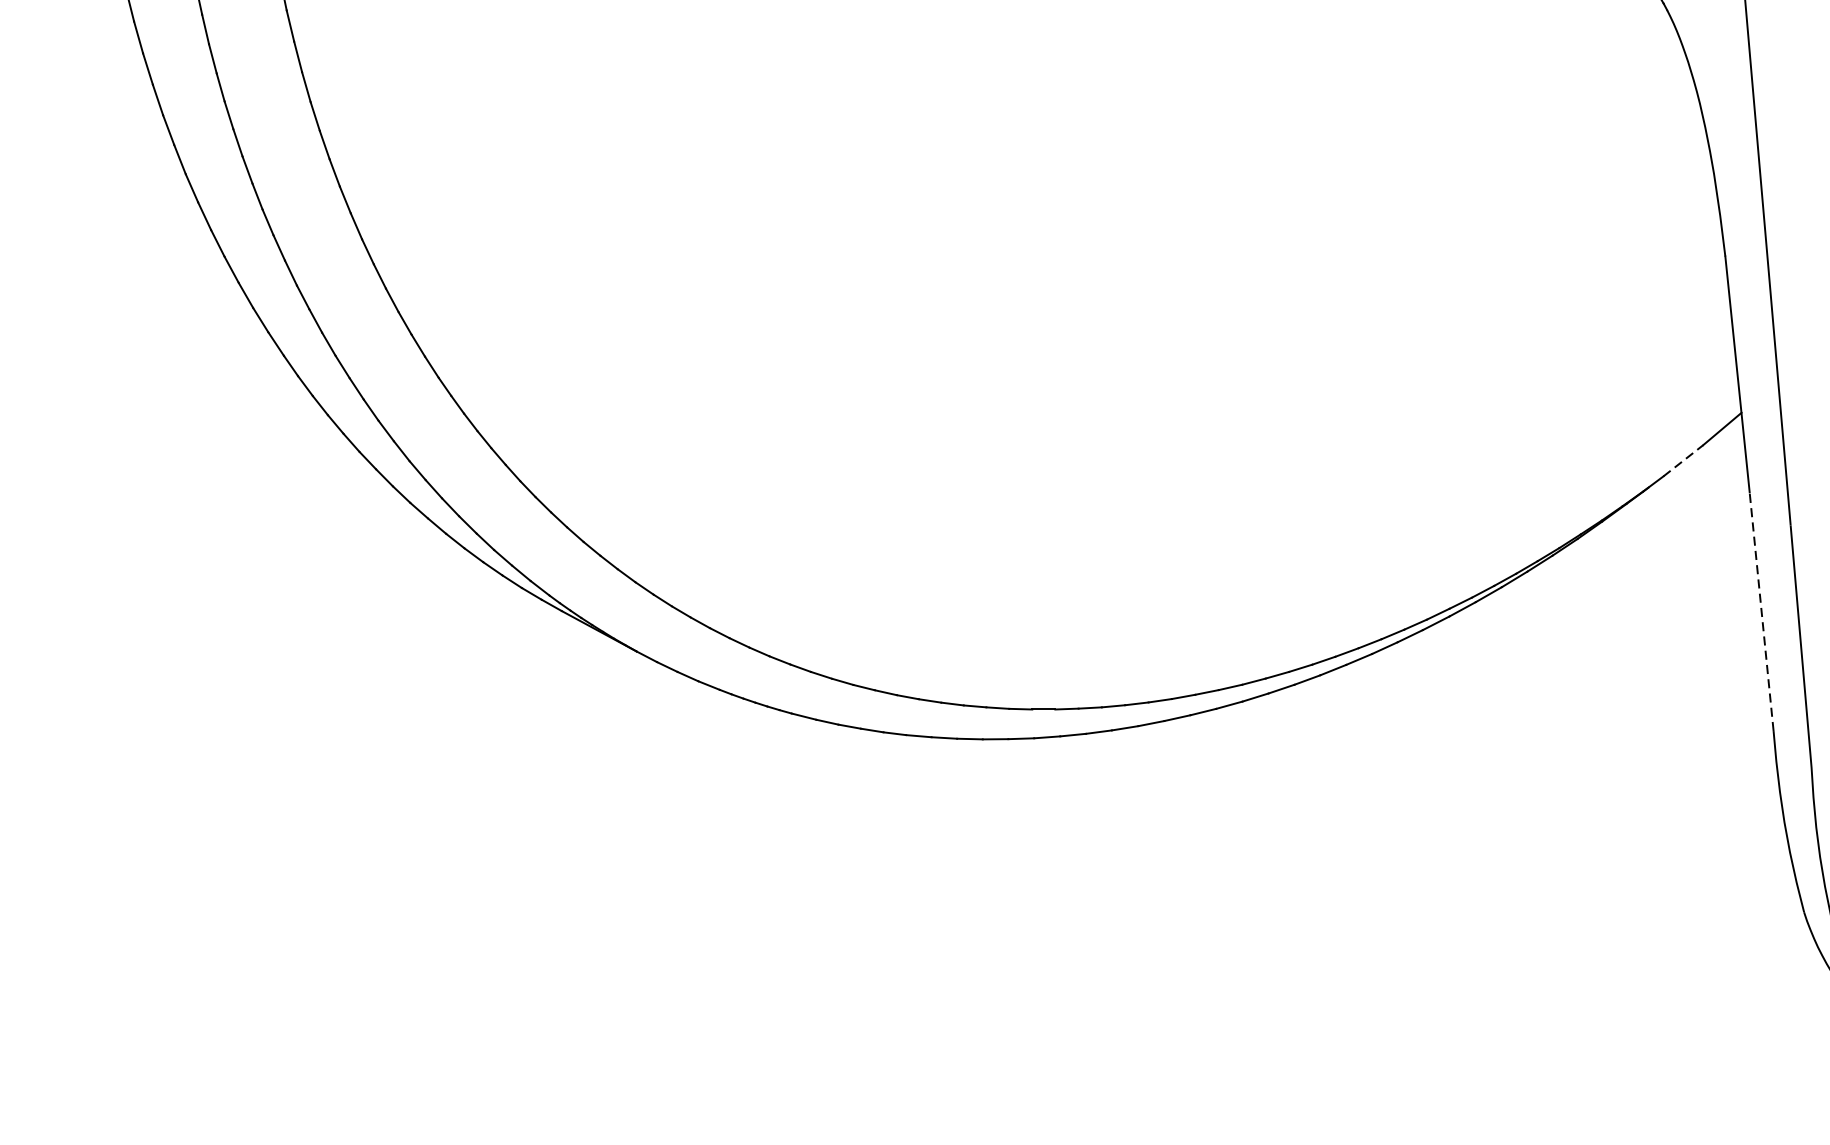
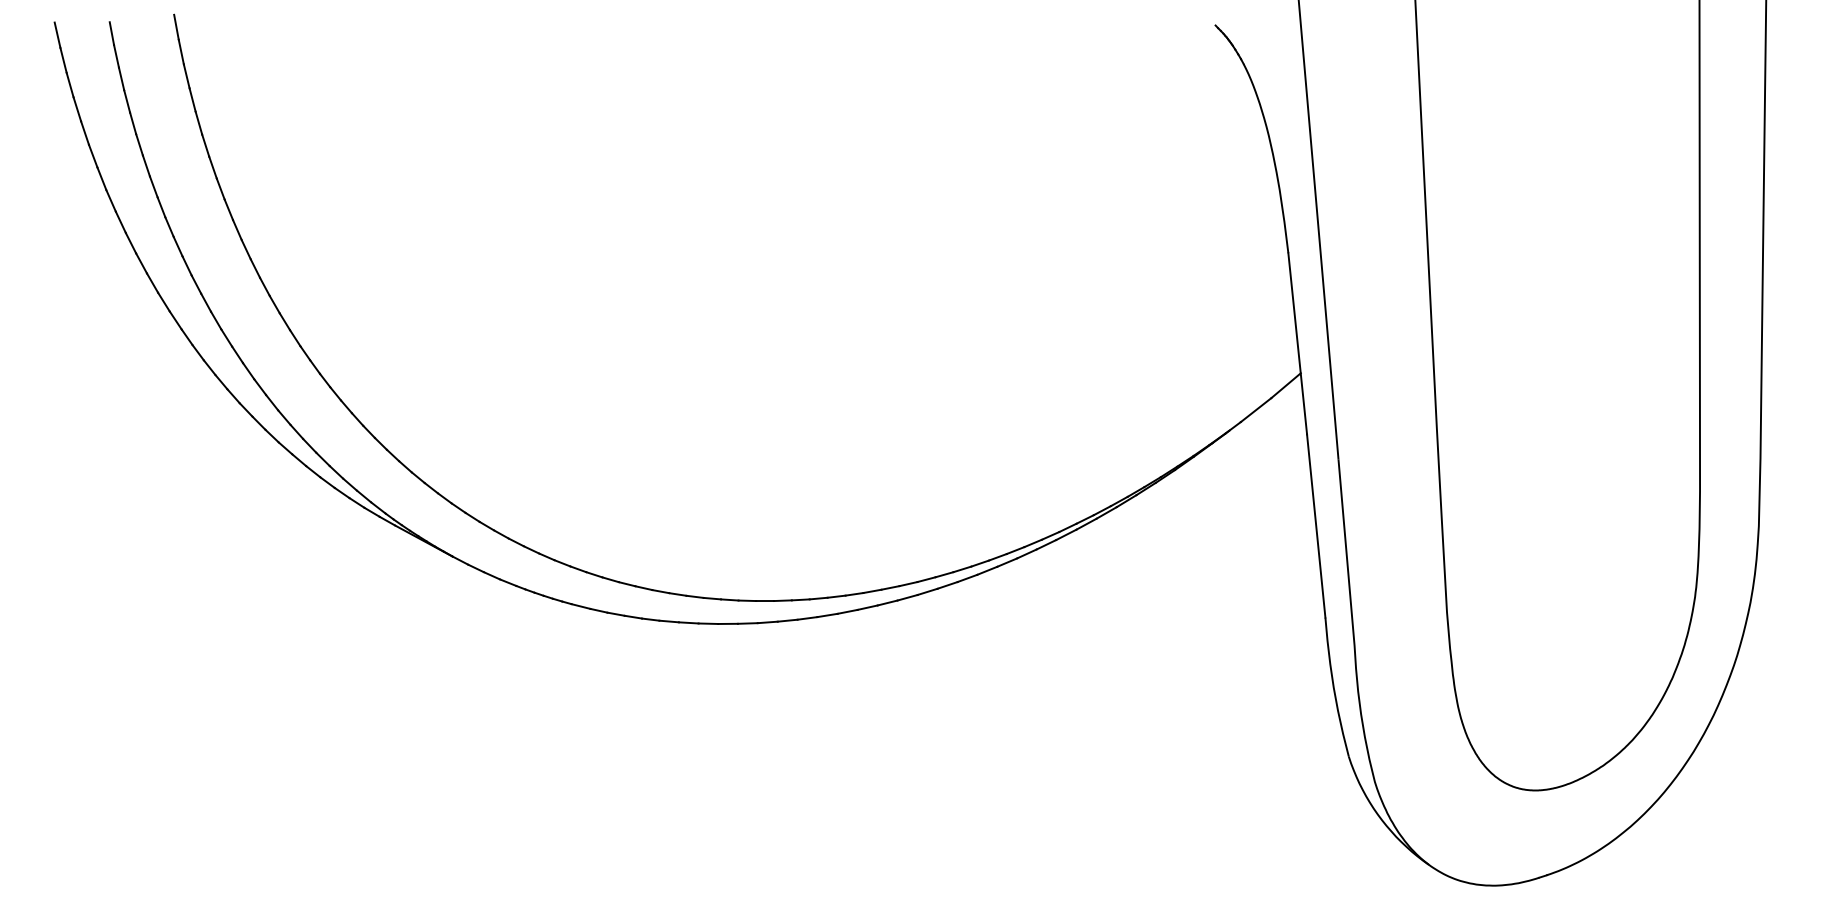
line: (1683, 460) -> (1256, 409), dashed -> solid
line: (1761, 612) -> (1316, 526), dashed -> solid

